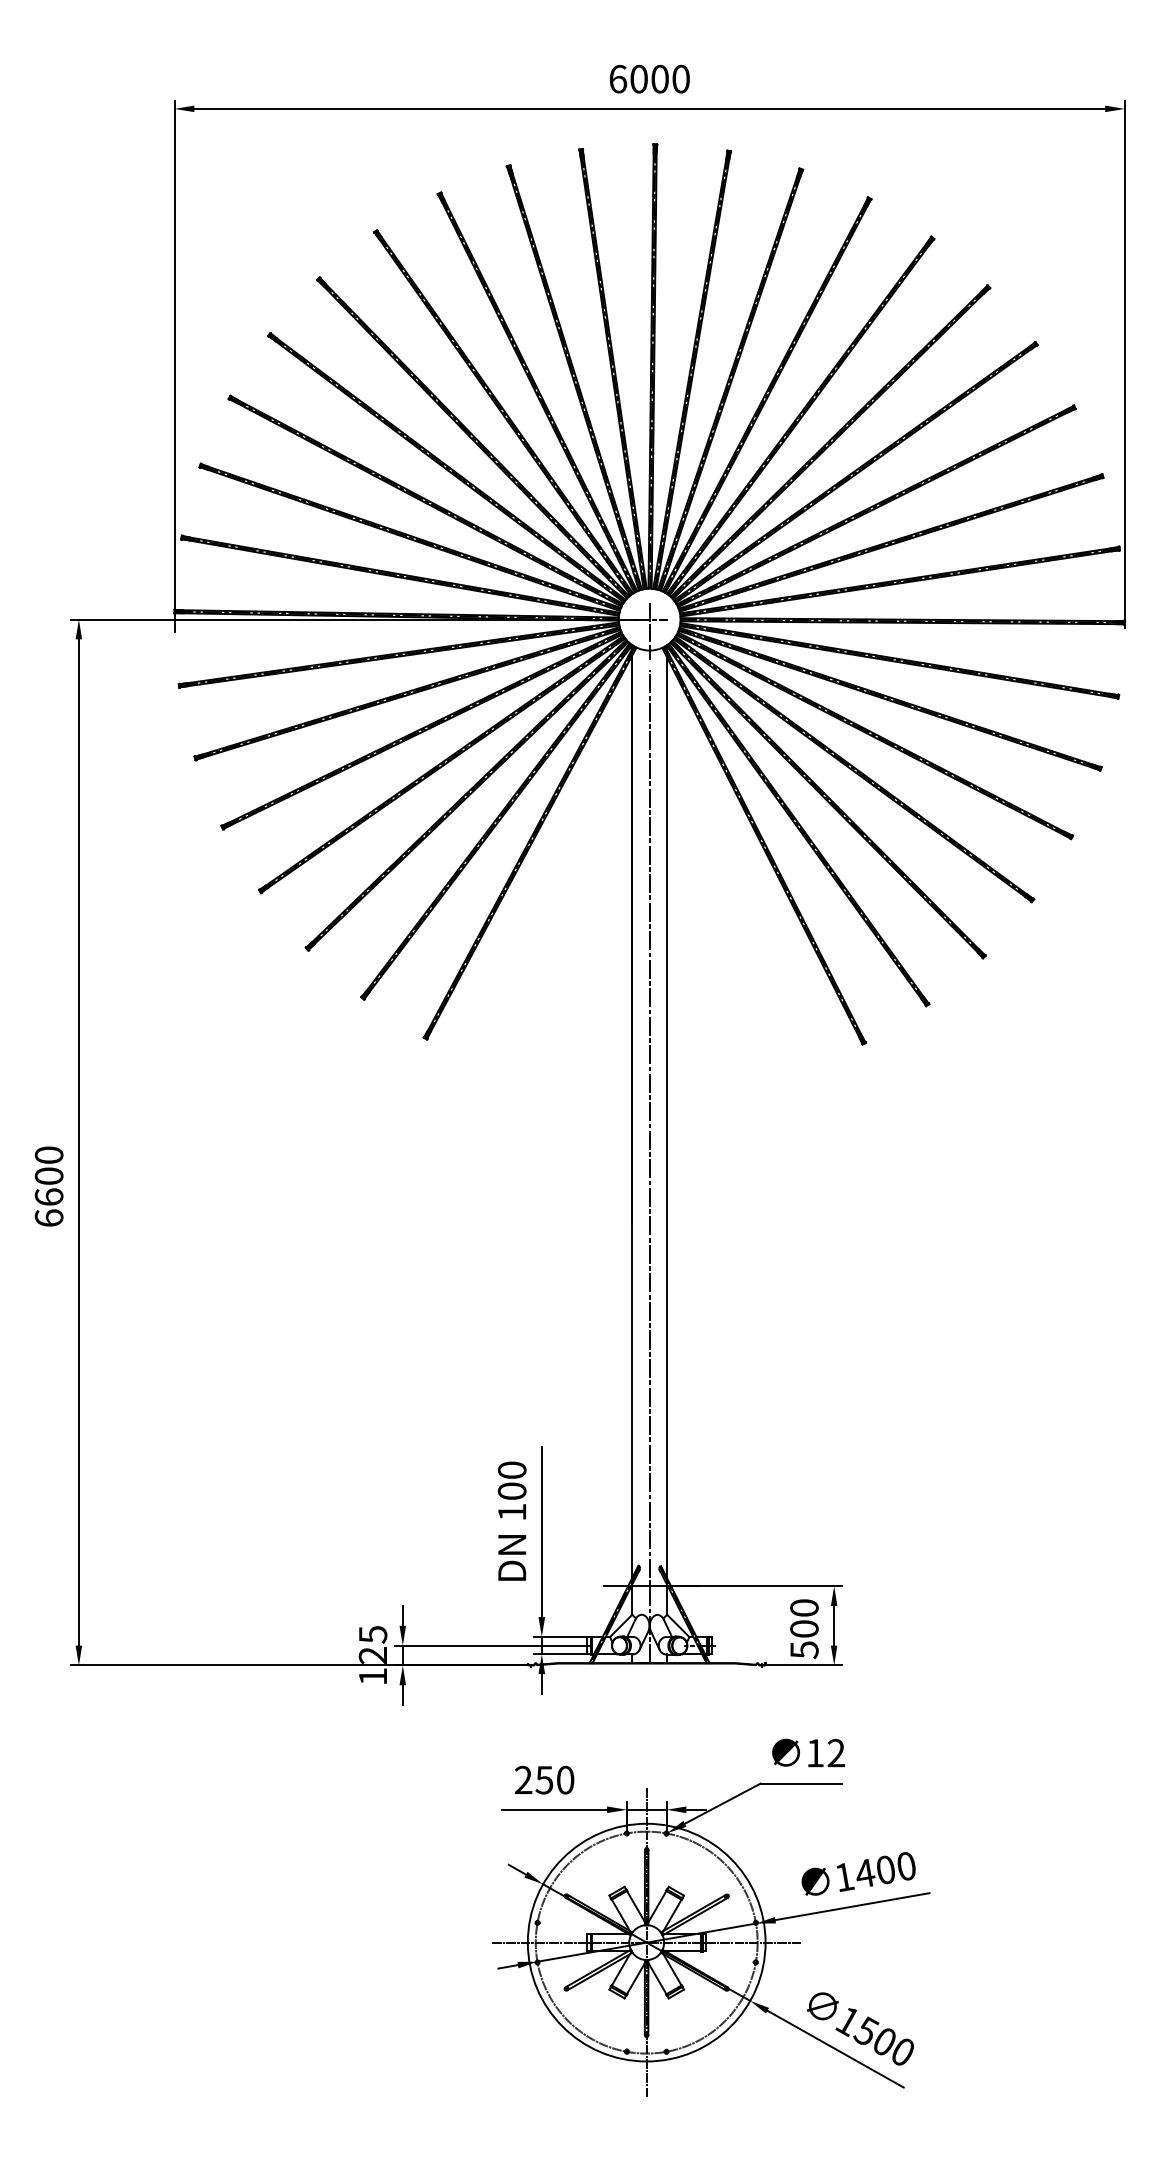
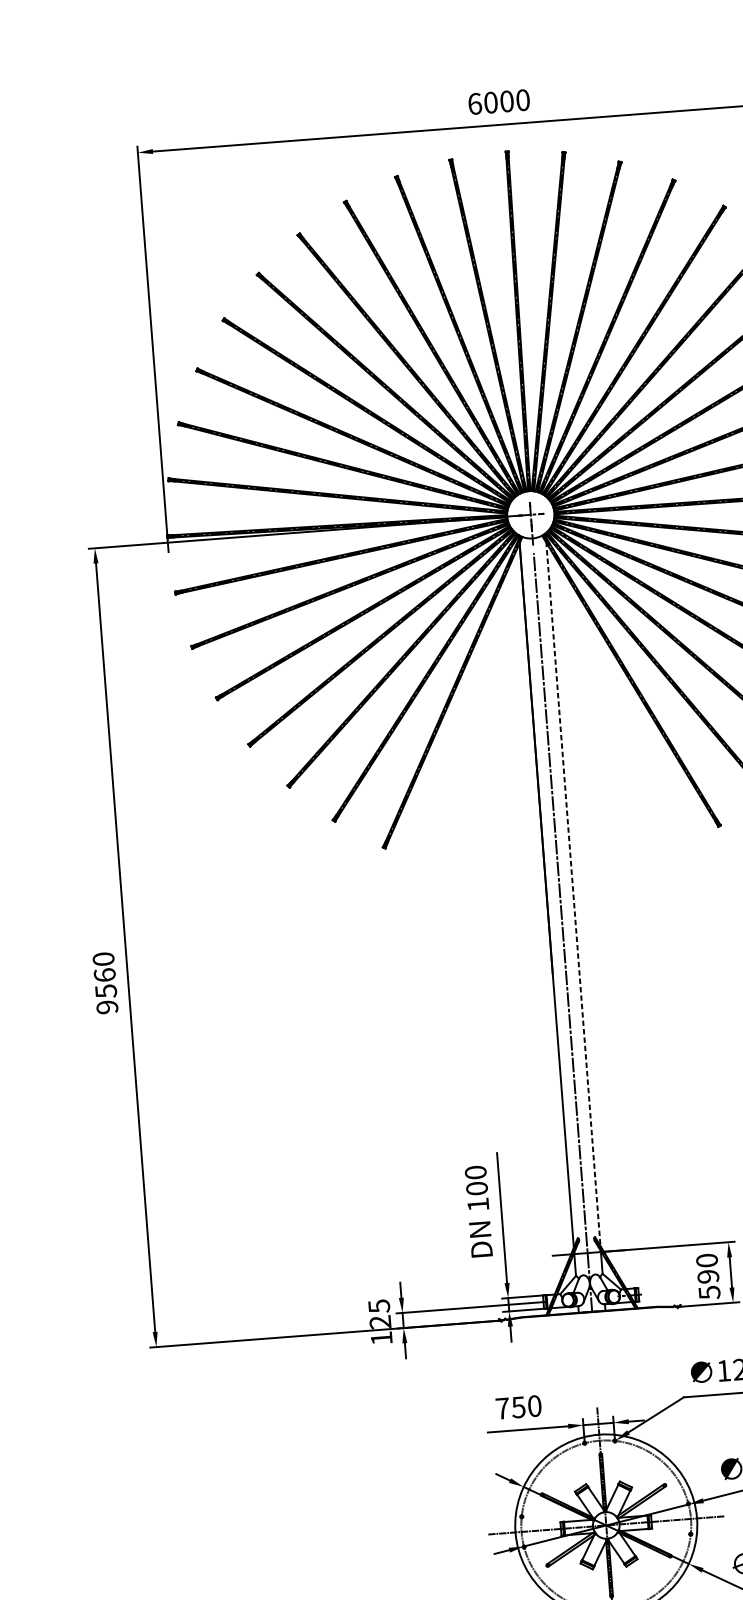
line: (667, 1111) -> (573, 889), solid -> dashed
text: (48, 1196) -> (105, 990), 6600 -> 9560
text: (804, 1628) -> (708, 1276), 500 -> 590
text: (523, 1779) -> (502, 1408), 250 -> 750

